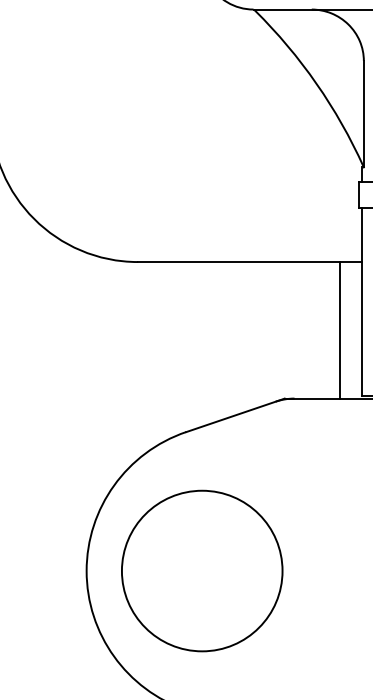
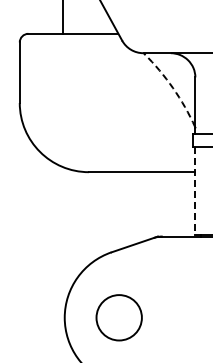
arc: (317, 84) -> (173, 88), solid -> dashed
line: (361, 303) -> (194, 191), solid -> dashed
line: (340, 330) -> (184, 204), removed
circle: (202, 570) -> (119, 317), size x0.6

